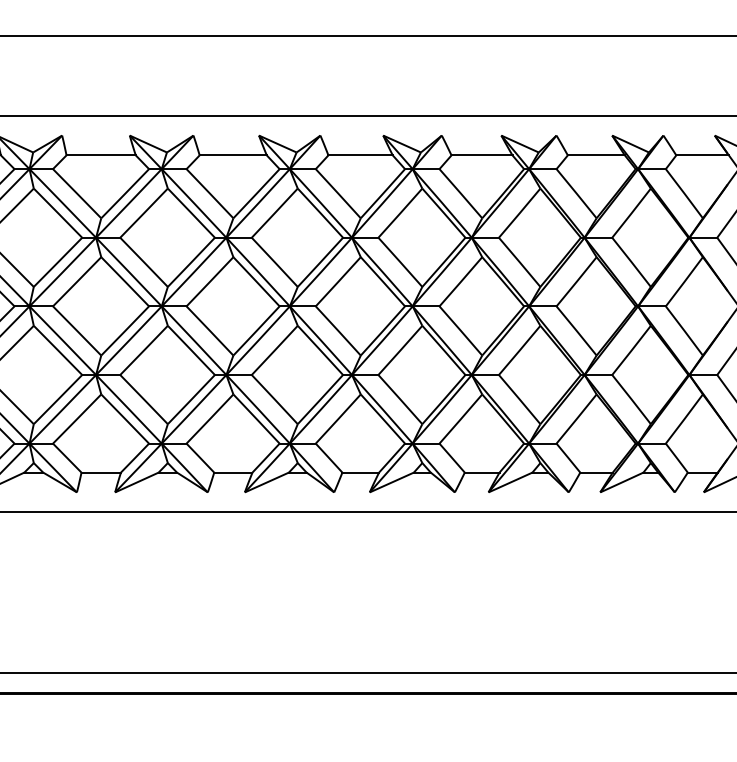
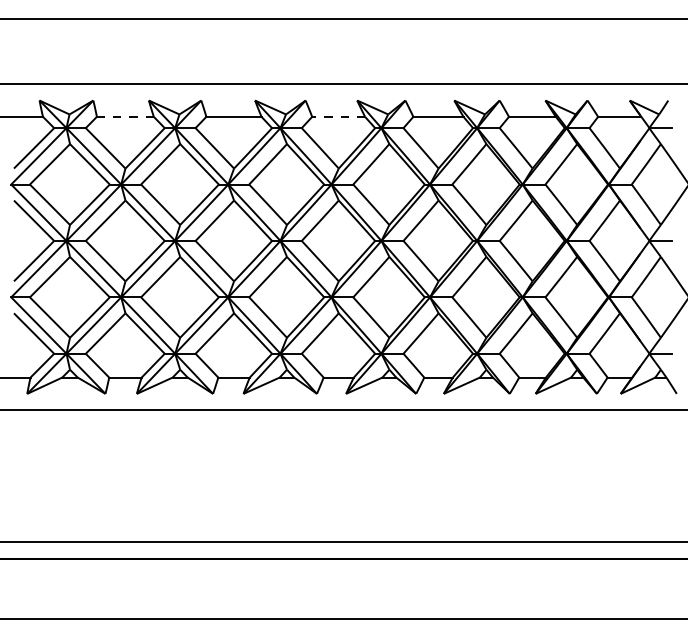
line: (100, 154) -> (124, 116), solid -> dashed
line: (360, 154) -> (338, 116), solid -> dashed

